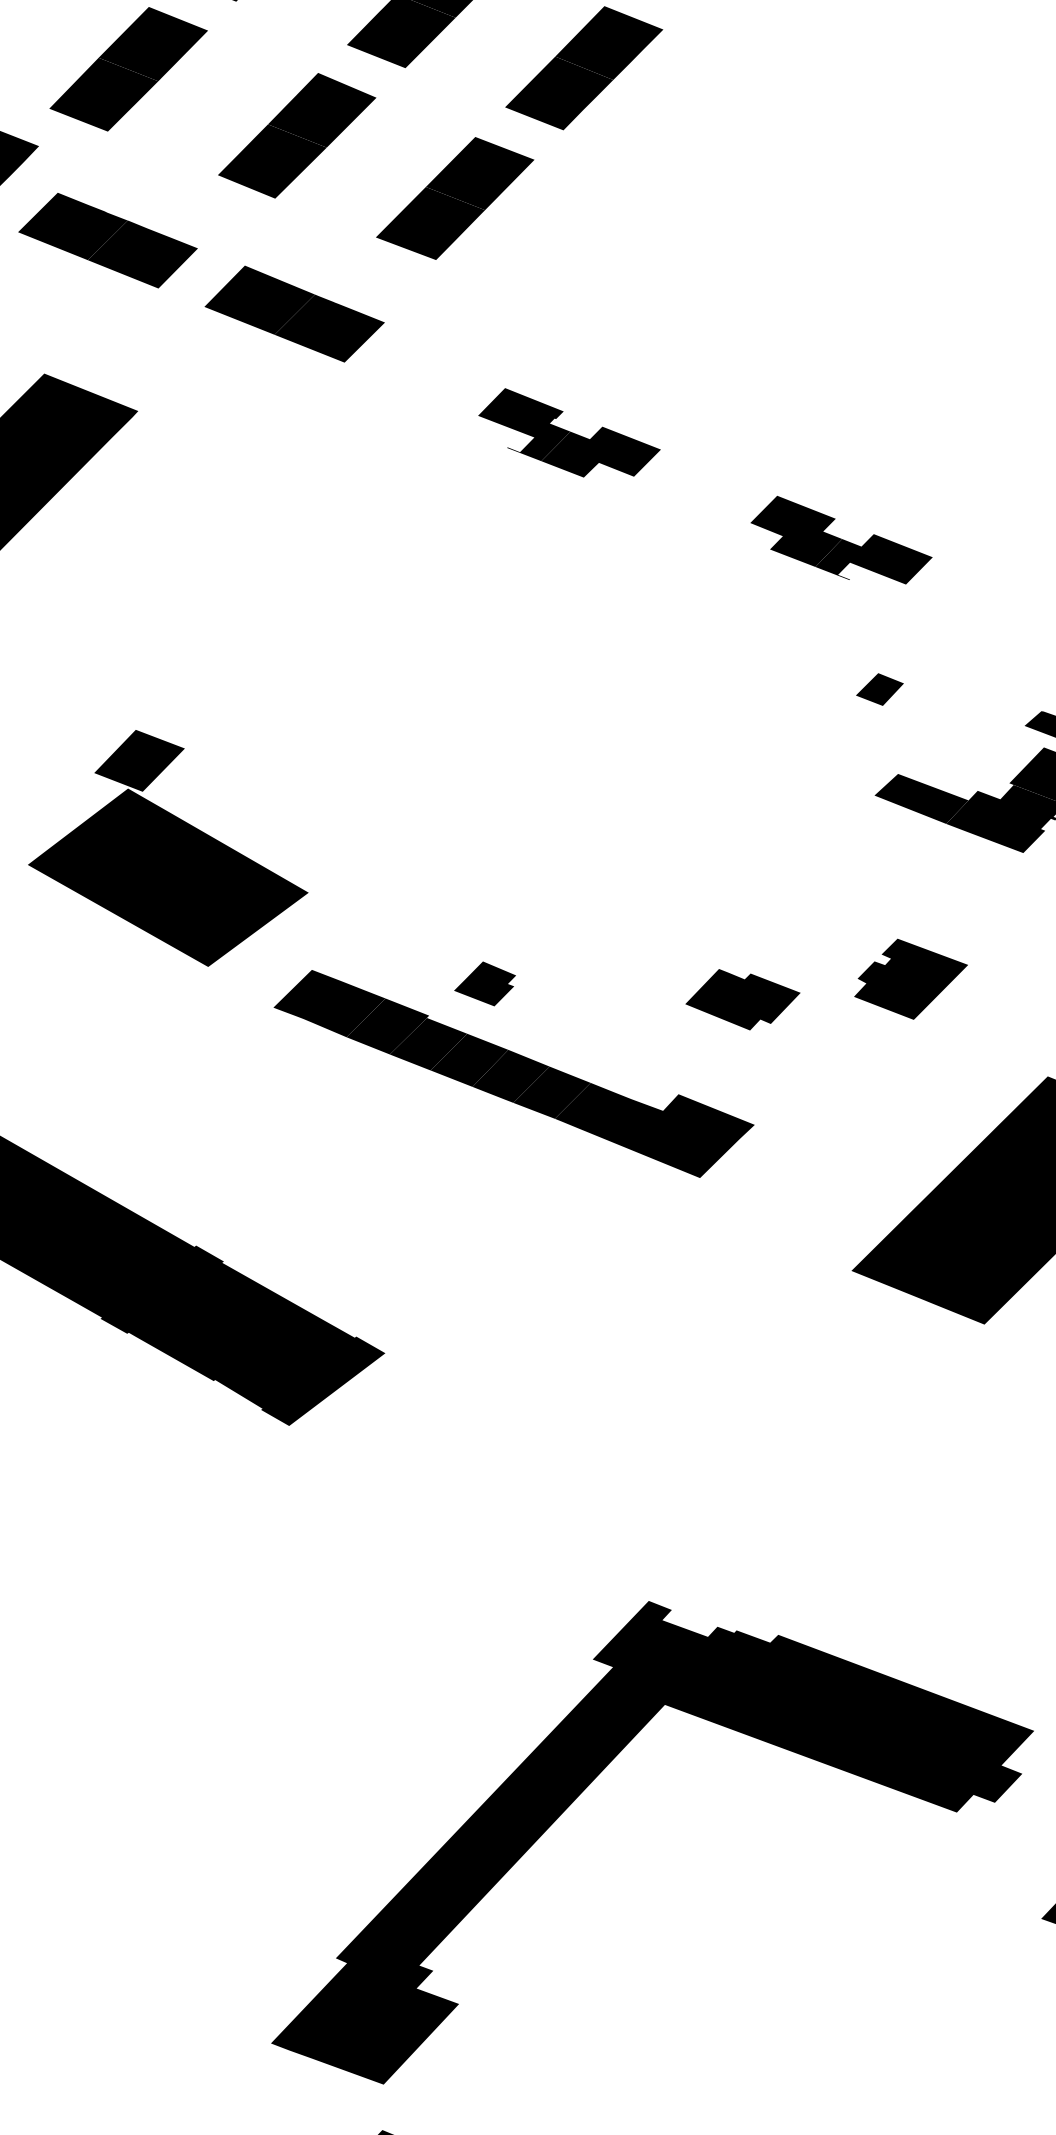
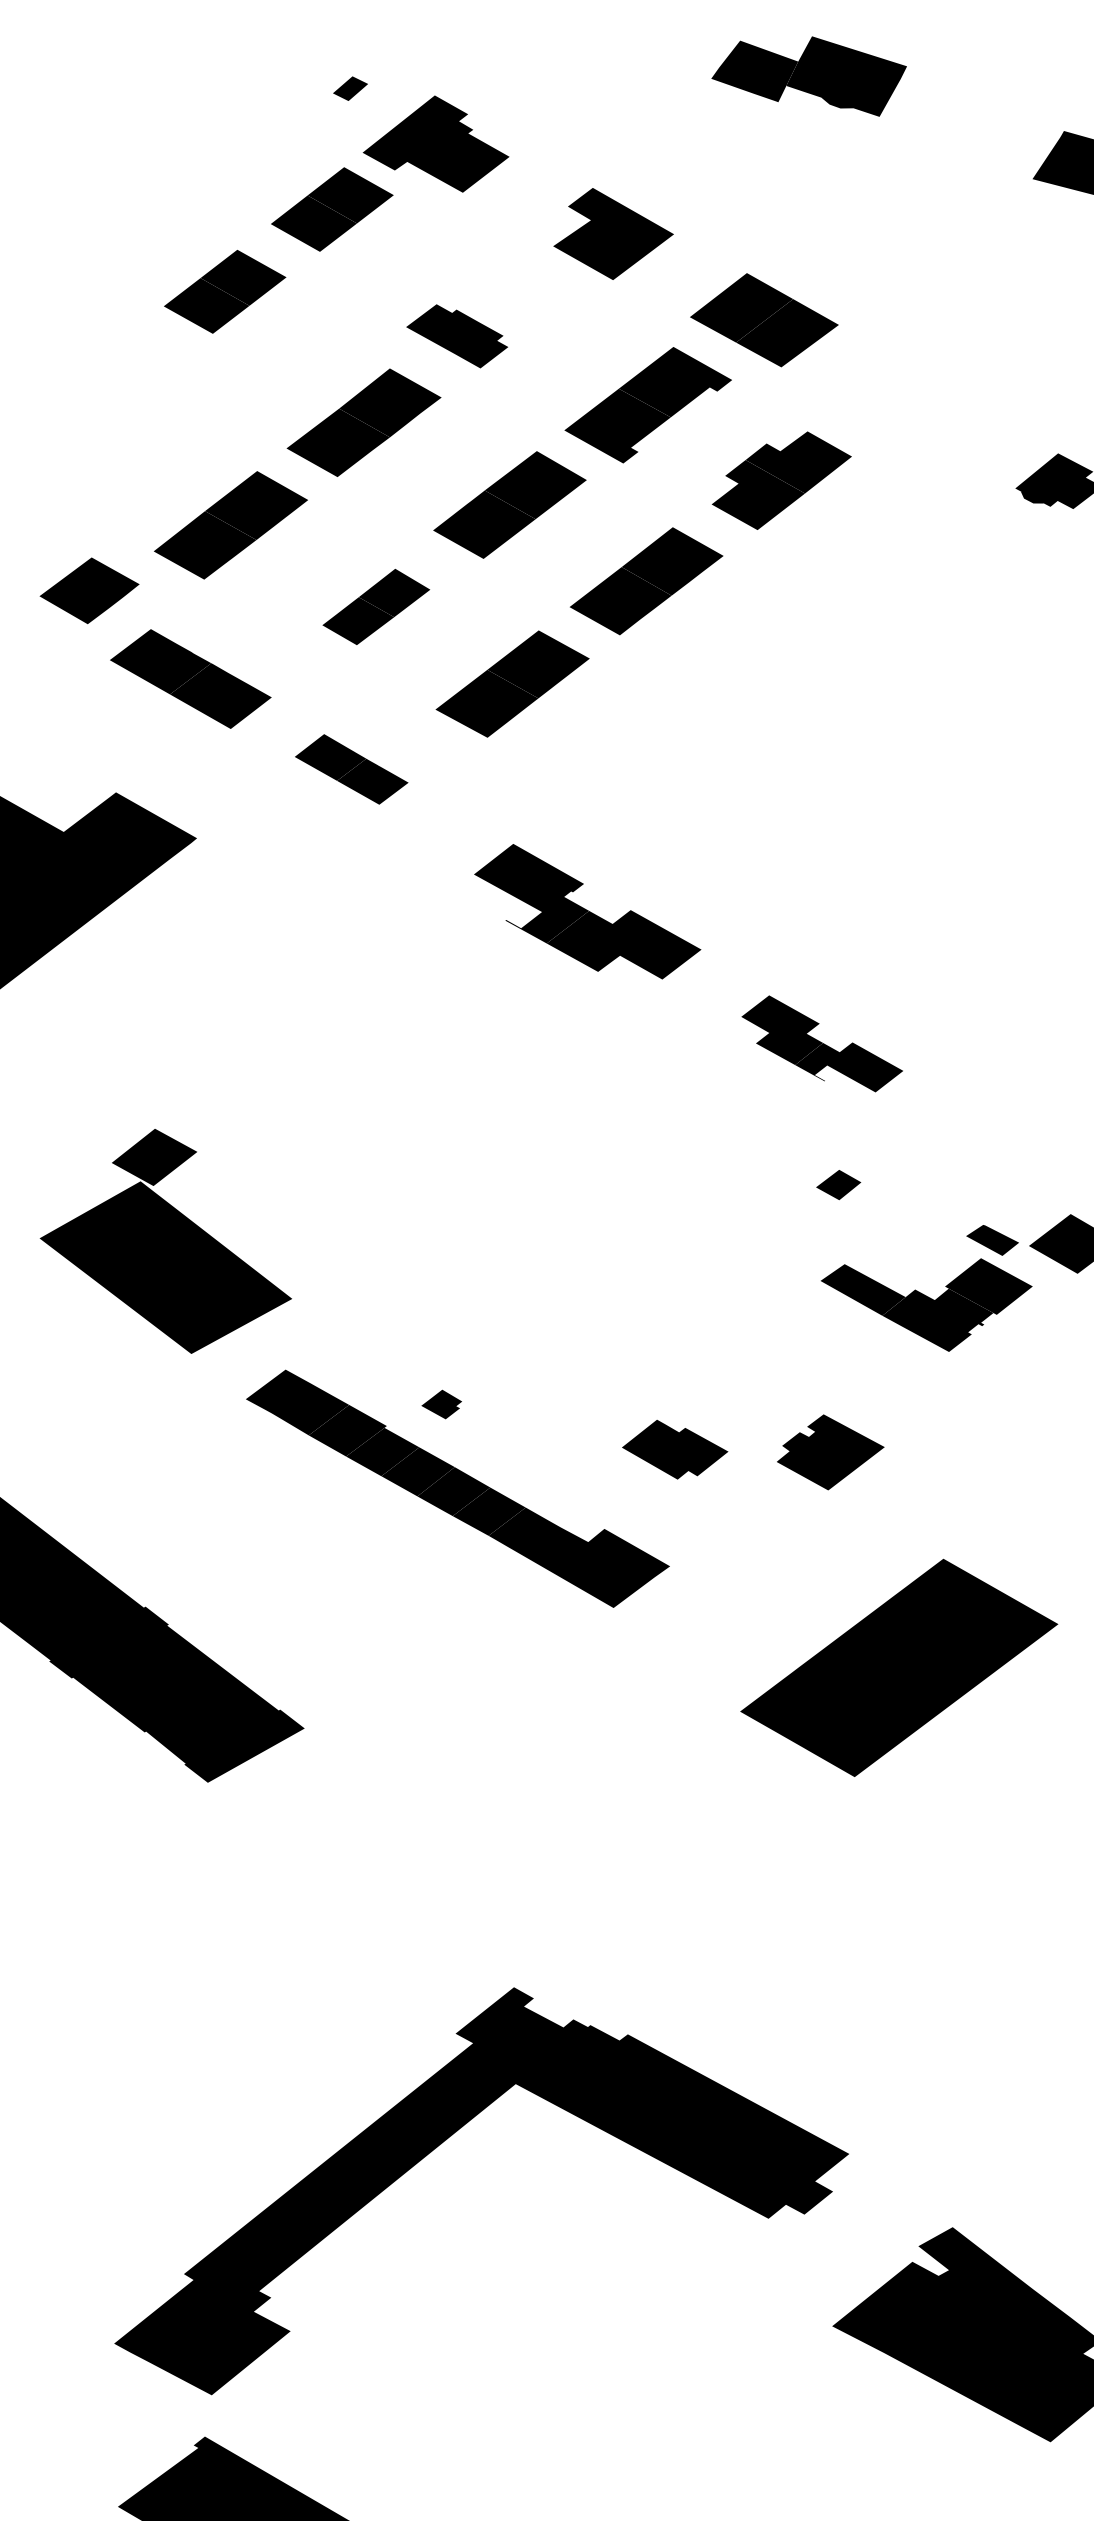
part: (297, 135) -> (376, 606), size x0.7
part: (294, 314) -> (351, 769), size x0.7
part: (569, 432) -> (587, 911), size x1.4
part: (484, 984) -> (441, 1404), size x0.7

